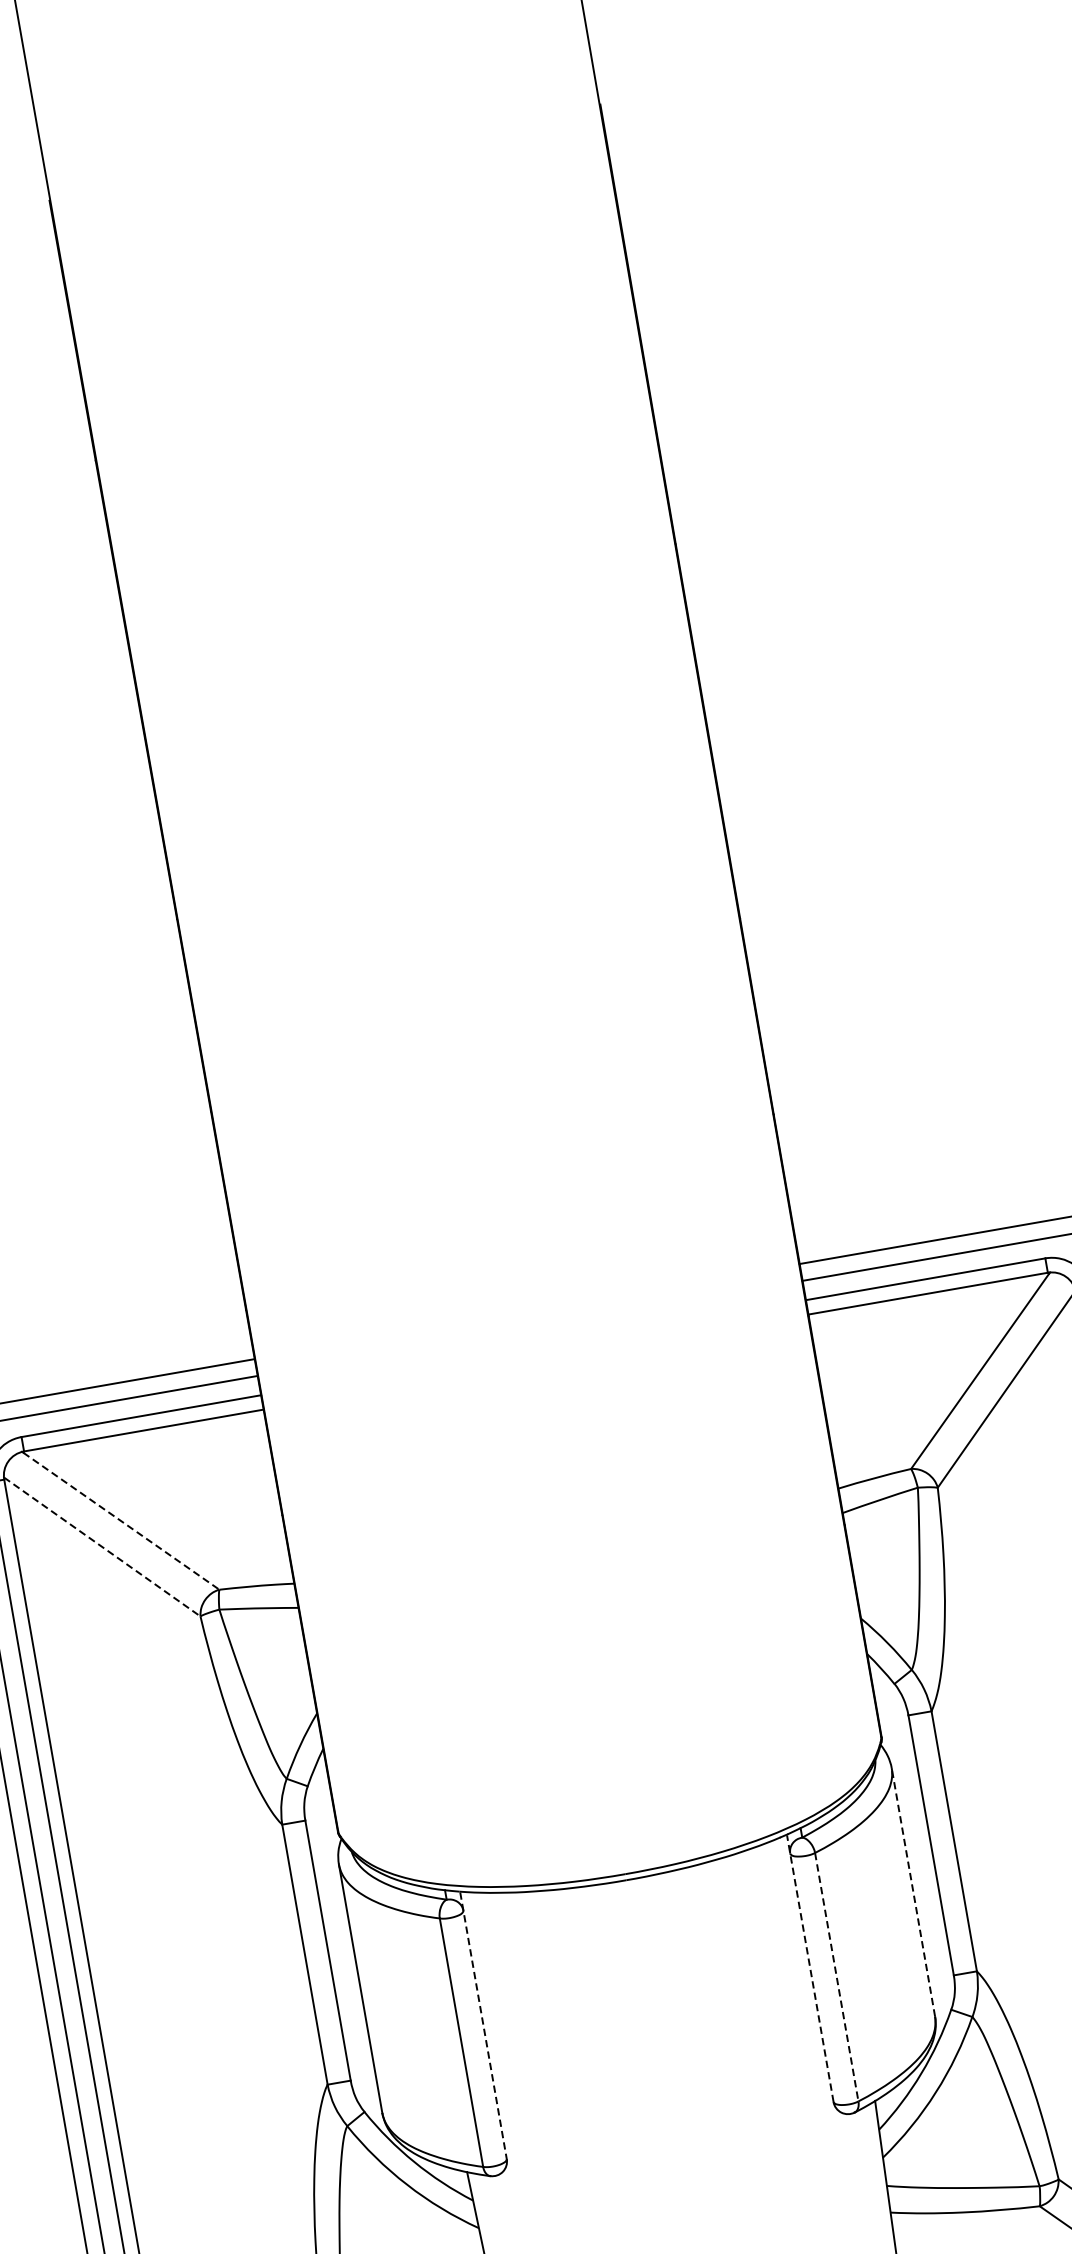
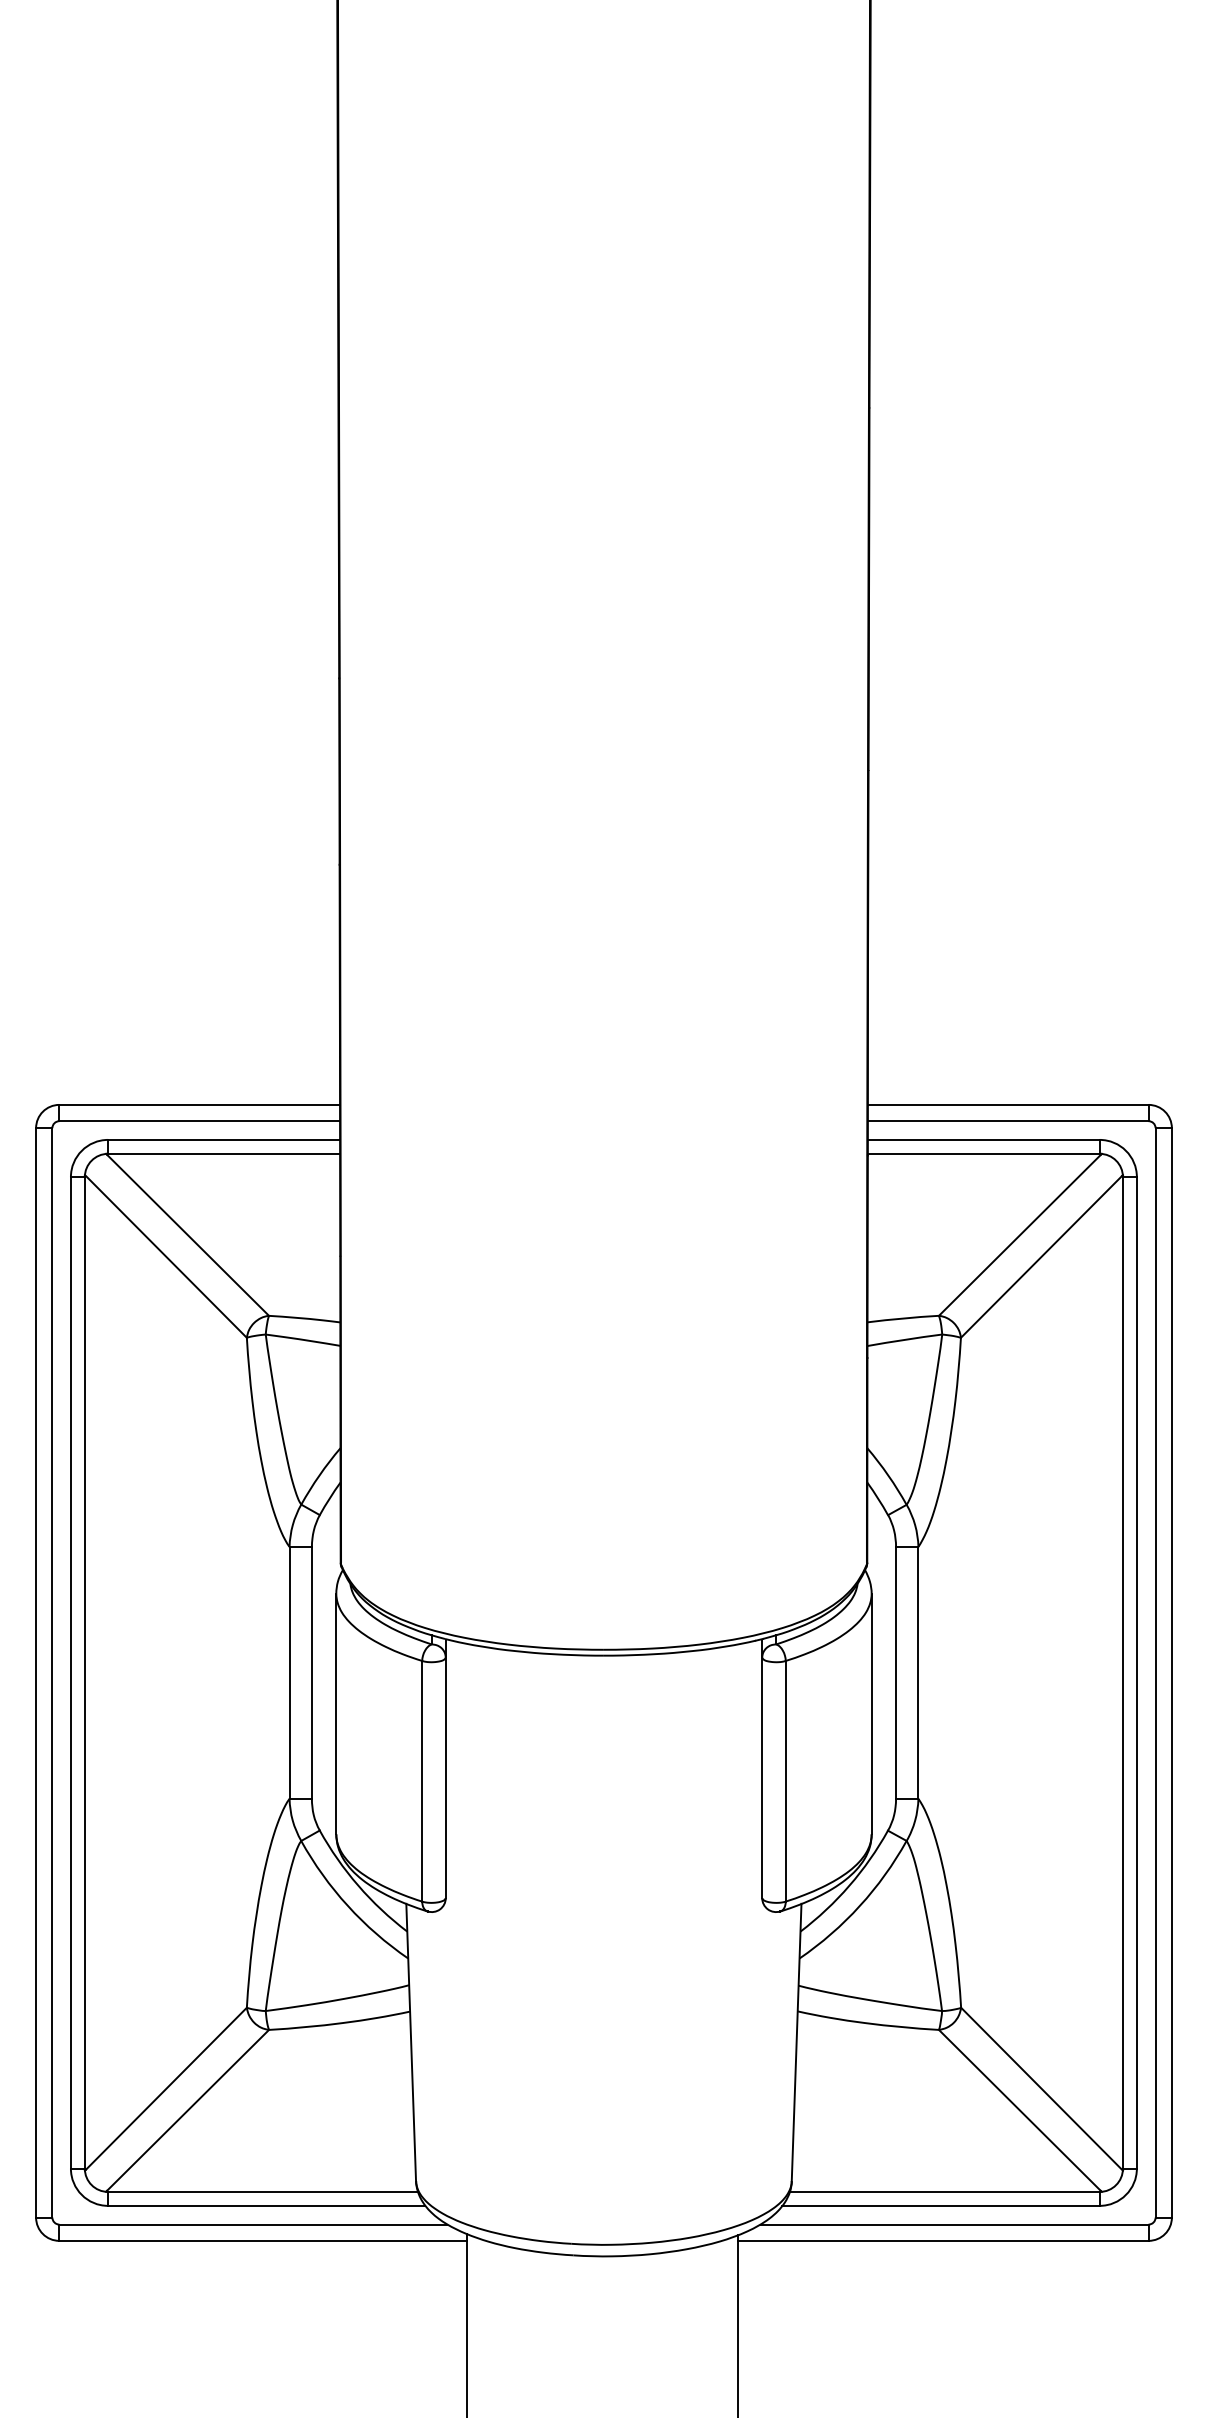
line: (121, 1521) -> (188, 1235), dashed -> solid
line: (101, 1547) -> (165, 1256), dashed -> solid
line: (913, 1891) -> (871, 1713), dashed -> solid
line: (810, 1968) -> (762, 1768), dashed -> solid
line: (836, 1977) -> (785, 1781), dashed -> solid
line: (483, 2026) -> (445, 1769), dashed -> solid

